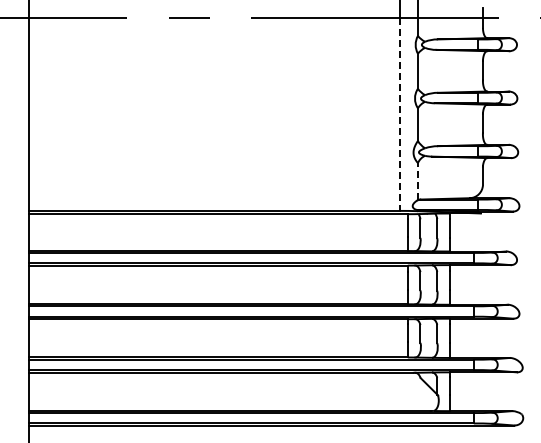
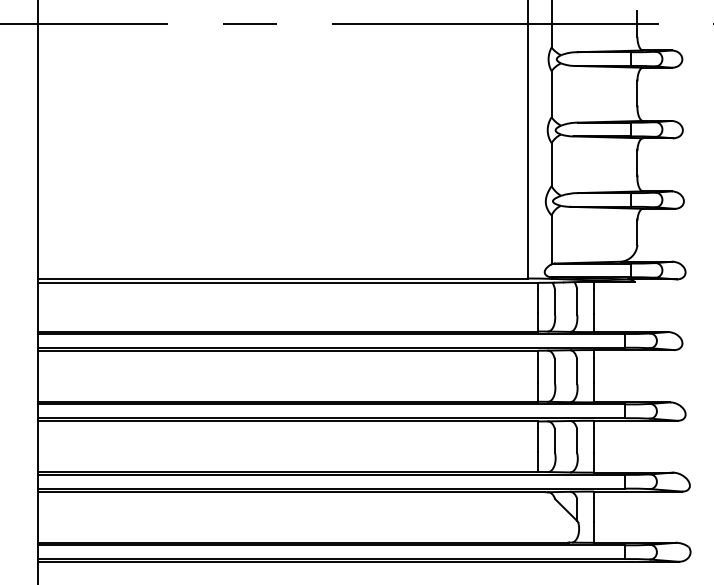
line: (399, 114) -> (527, 151), dashed -> solid
line: (417, 181) -> (551, 239), dashed -> solid

